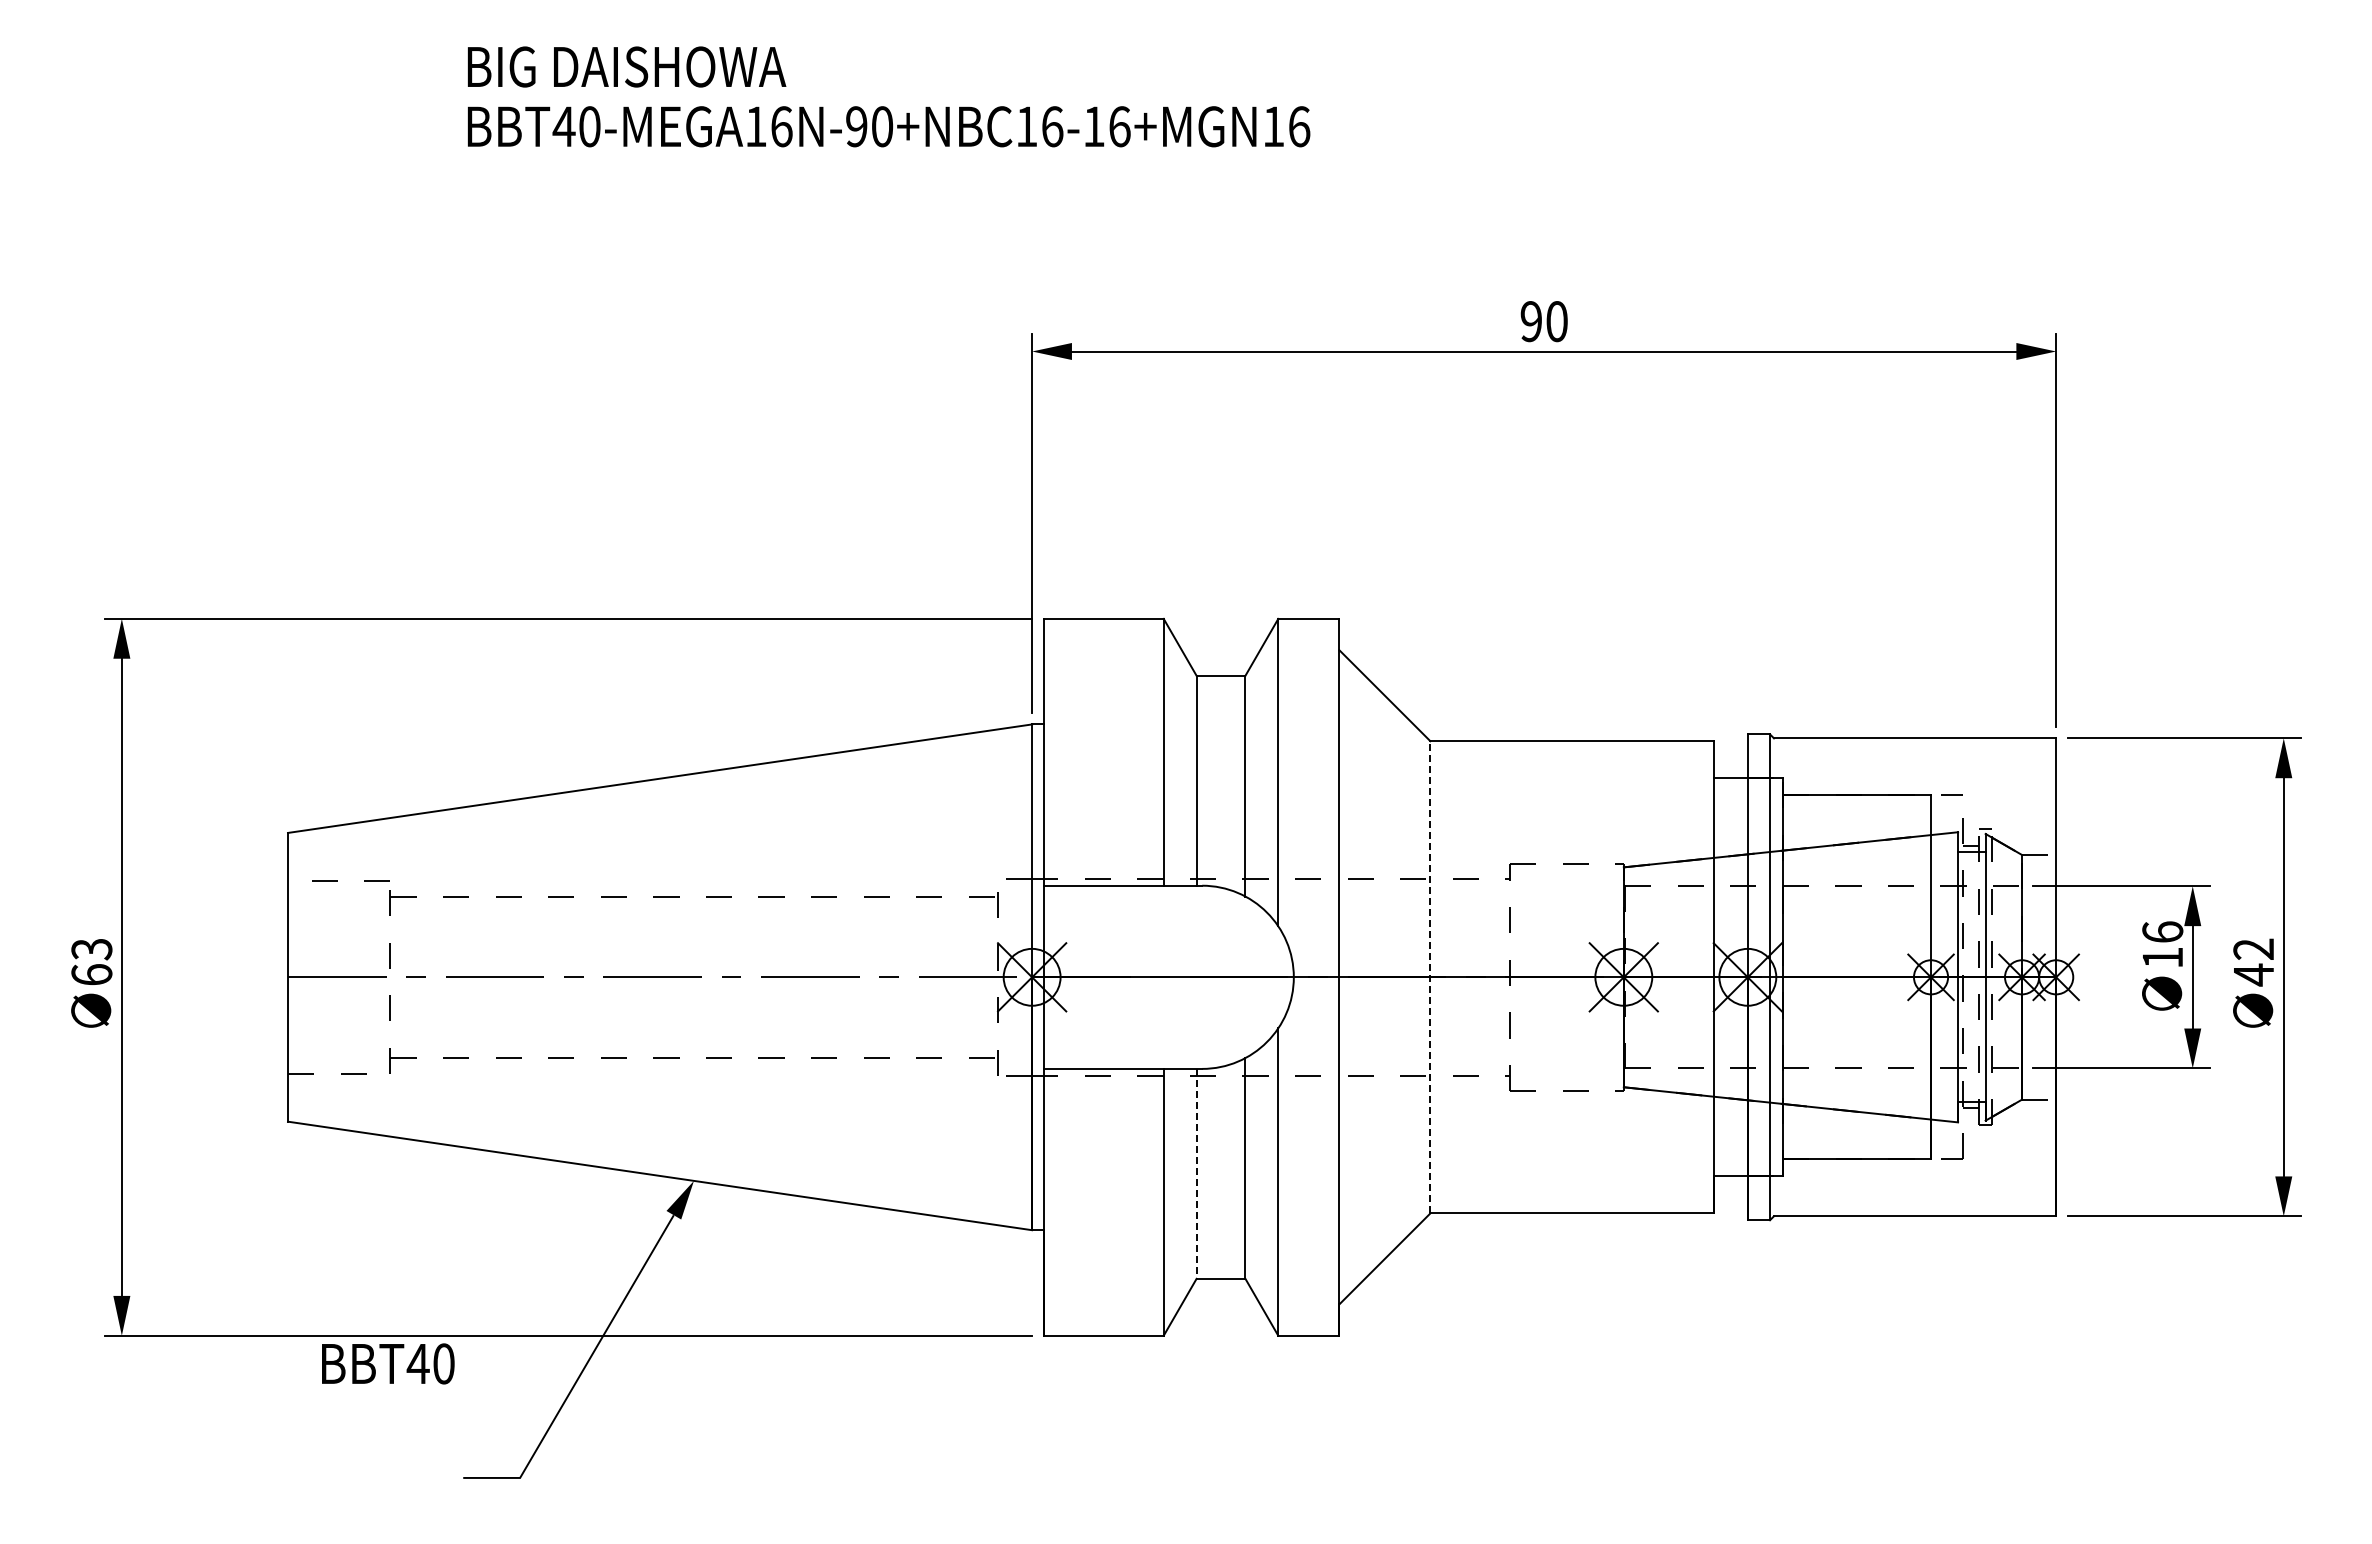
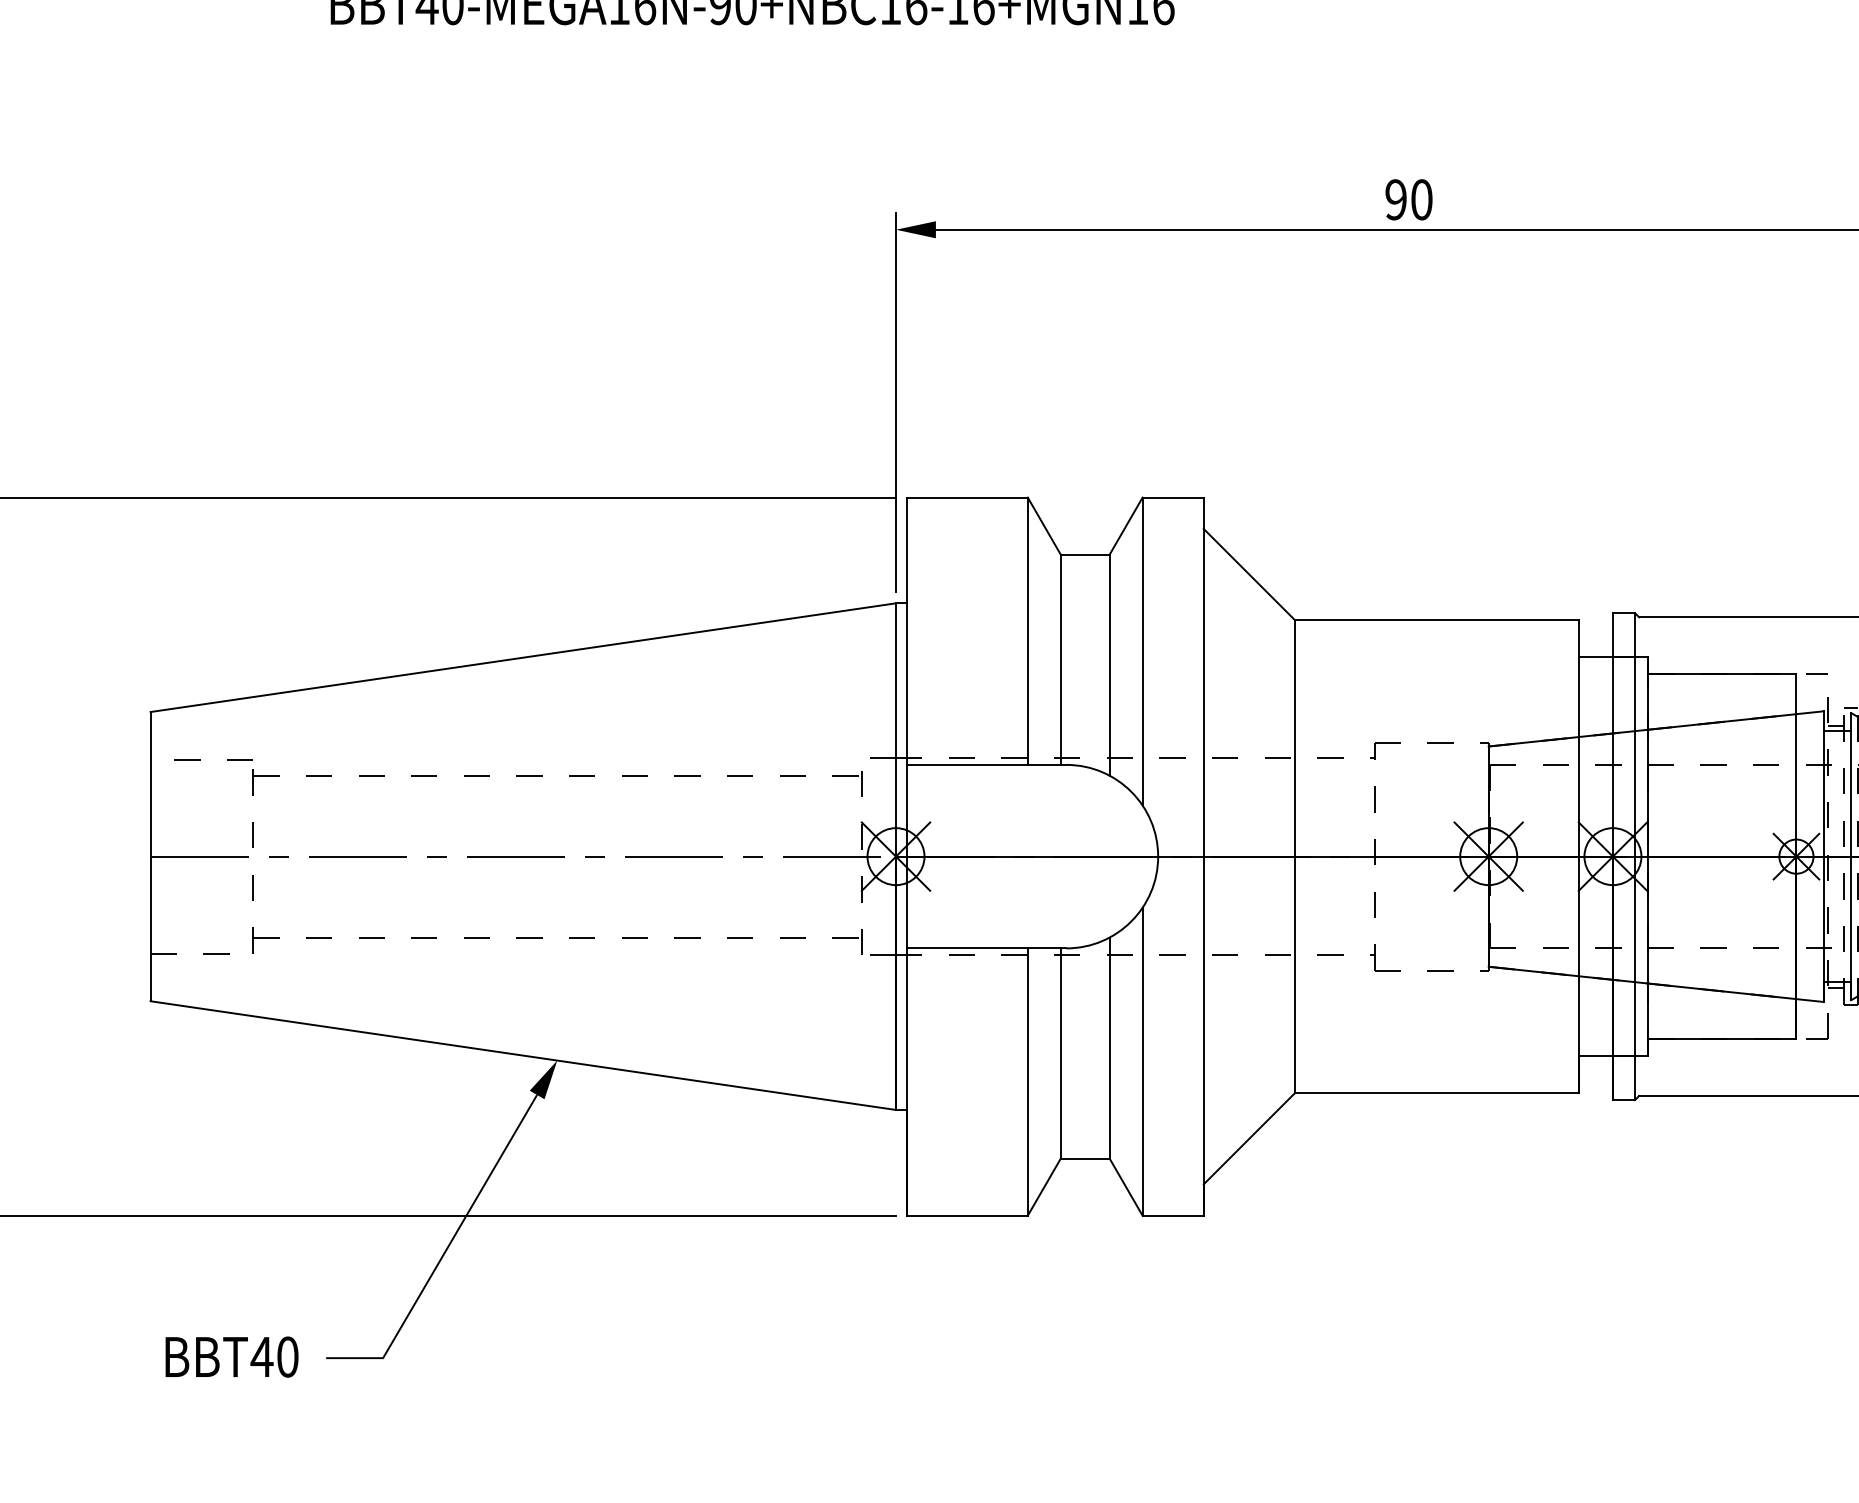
line: (1430, 976) -> (1295, 855), dashed -> solid
line: (1196, 1173) -> (1060, 1053), dashed -> solid
text: (388, 1363) -> (232, 1356), moved

